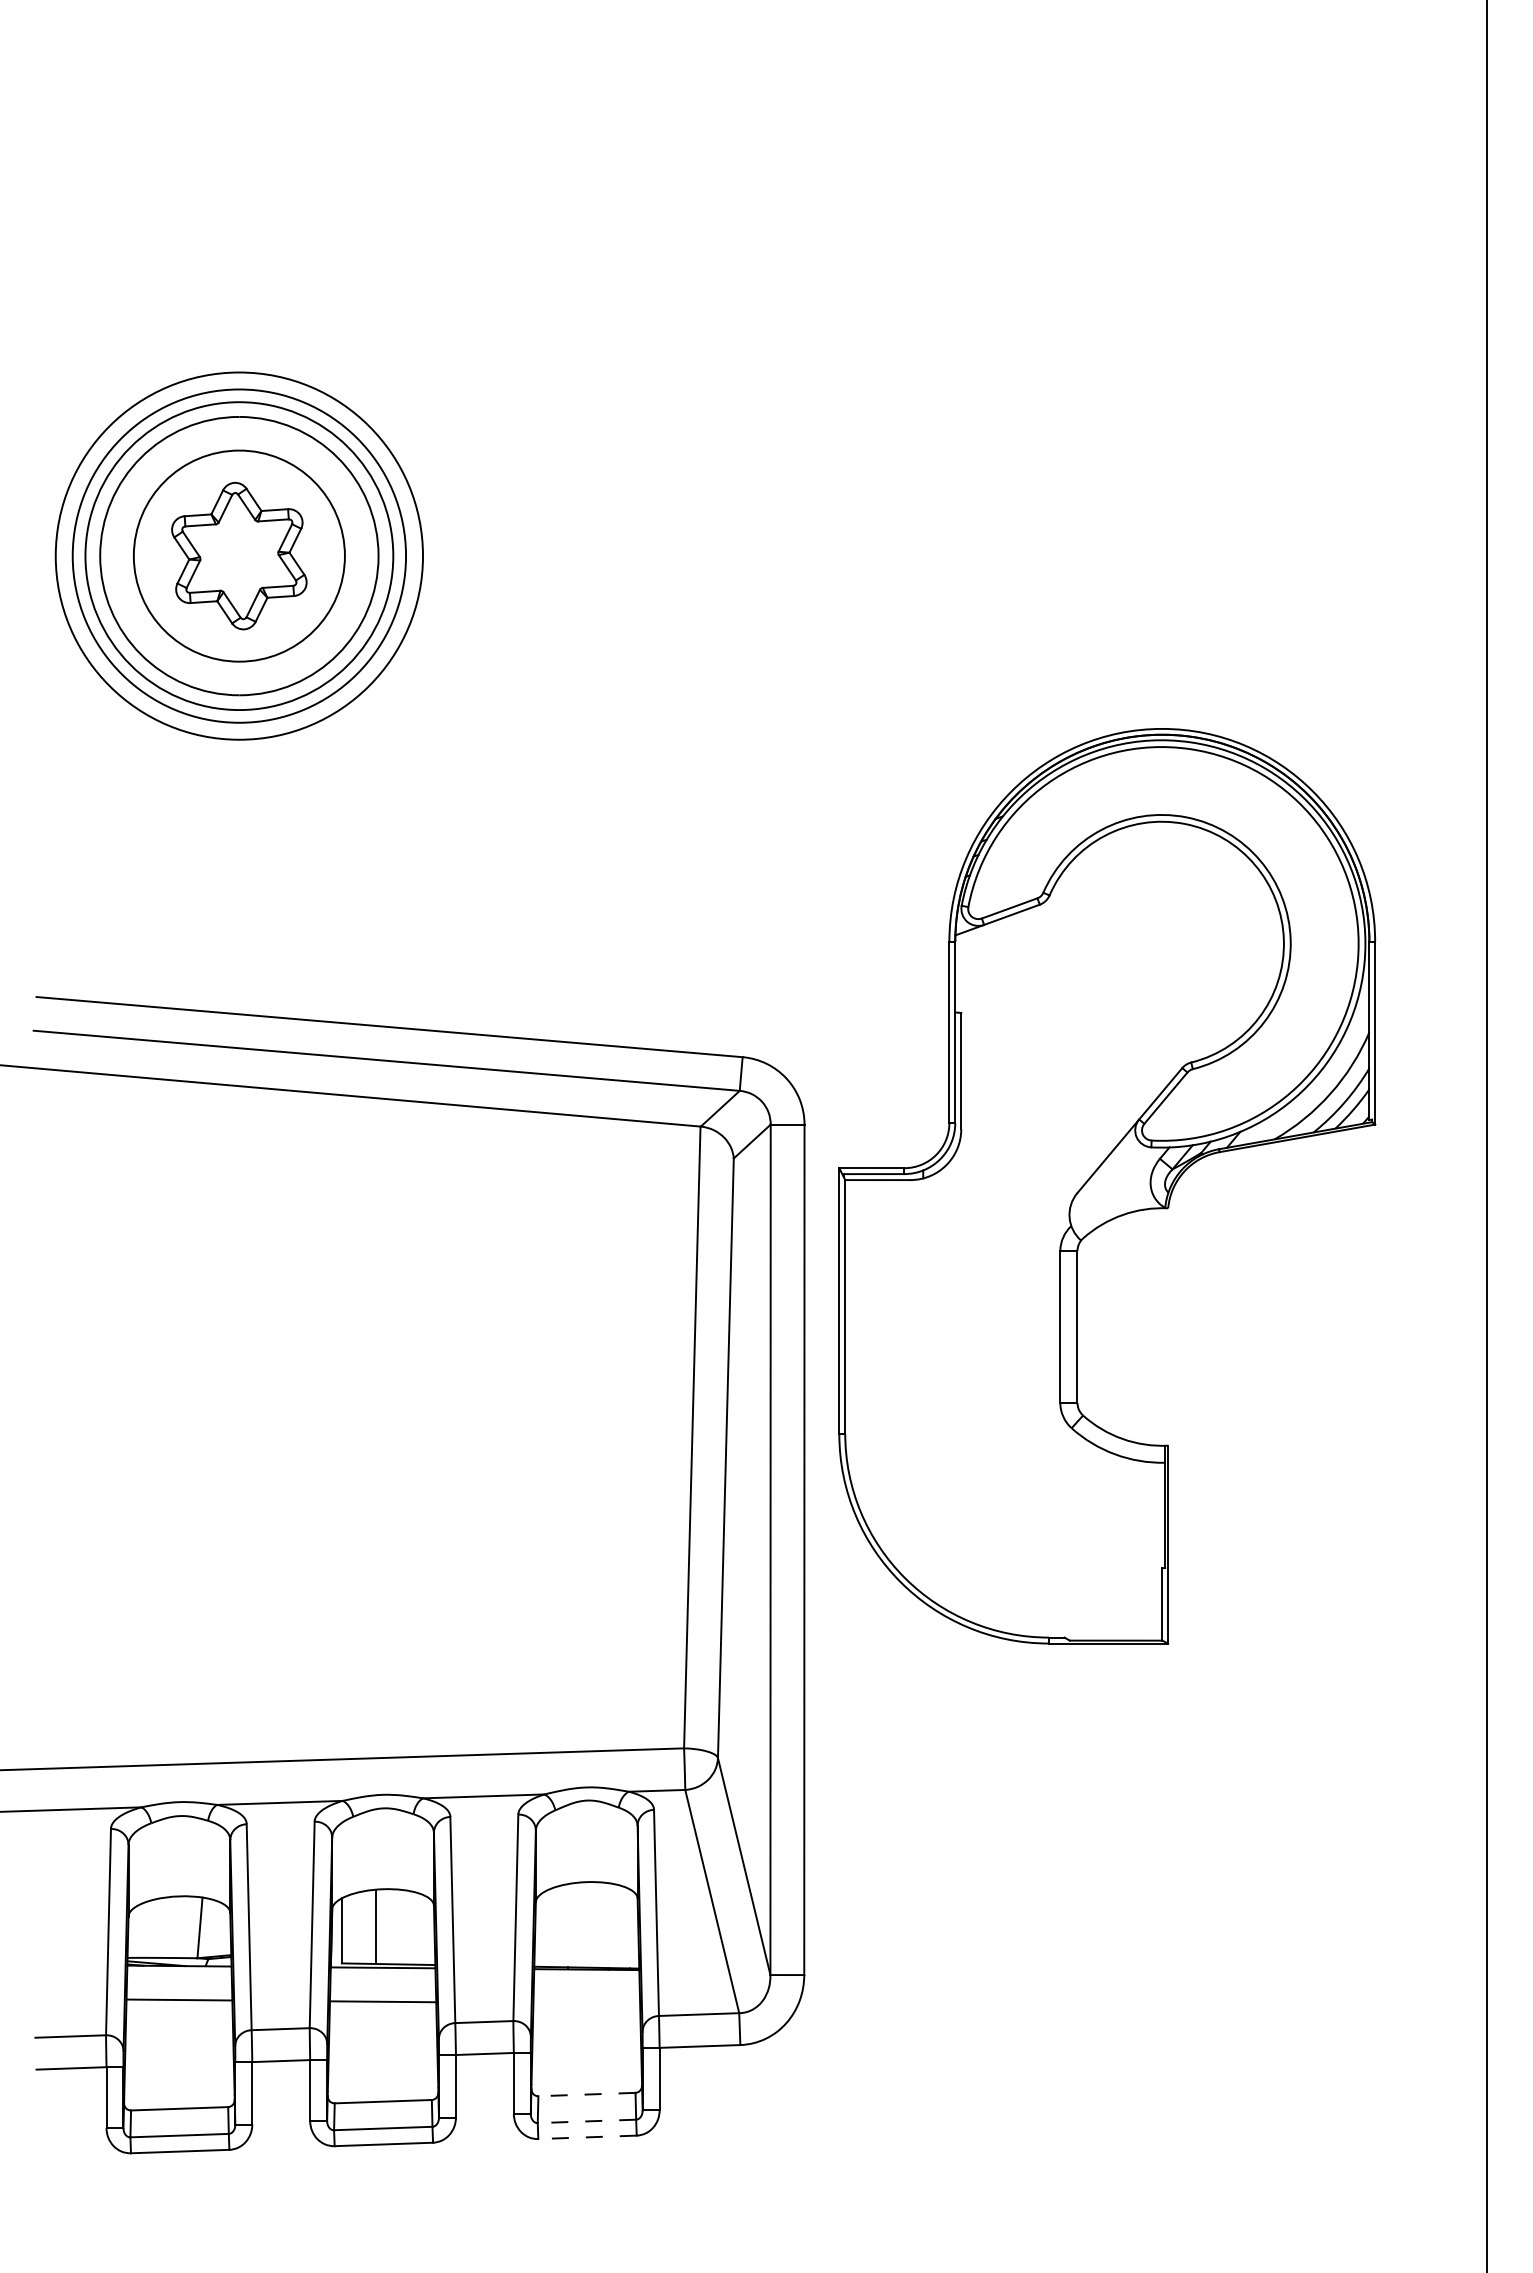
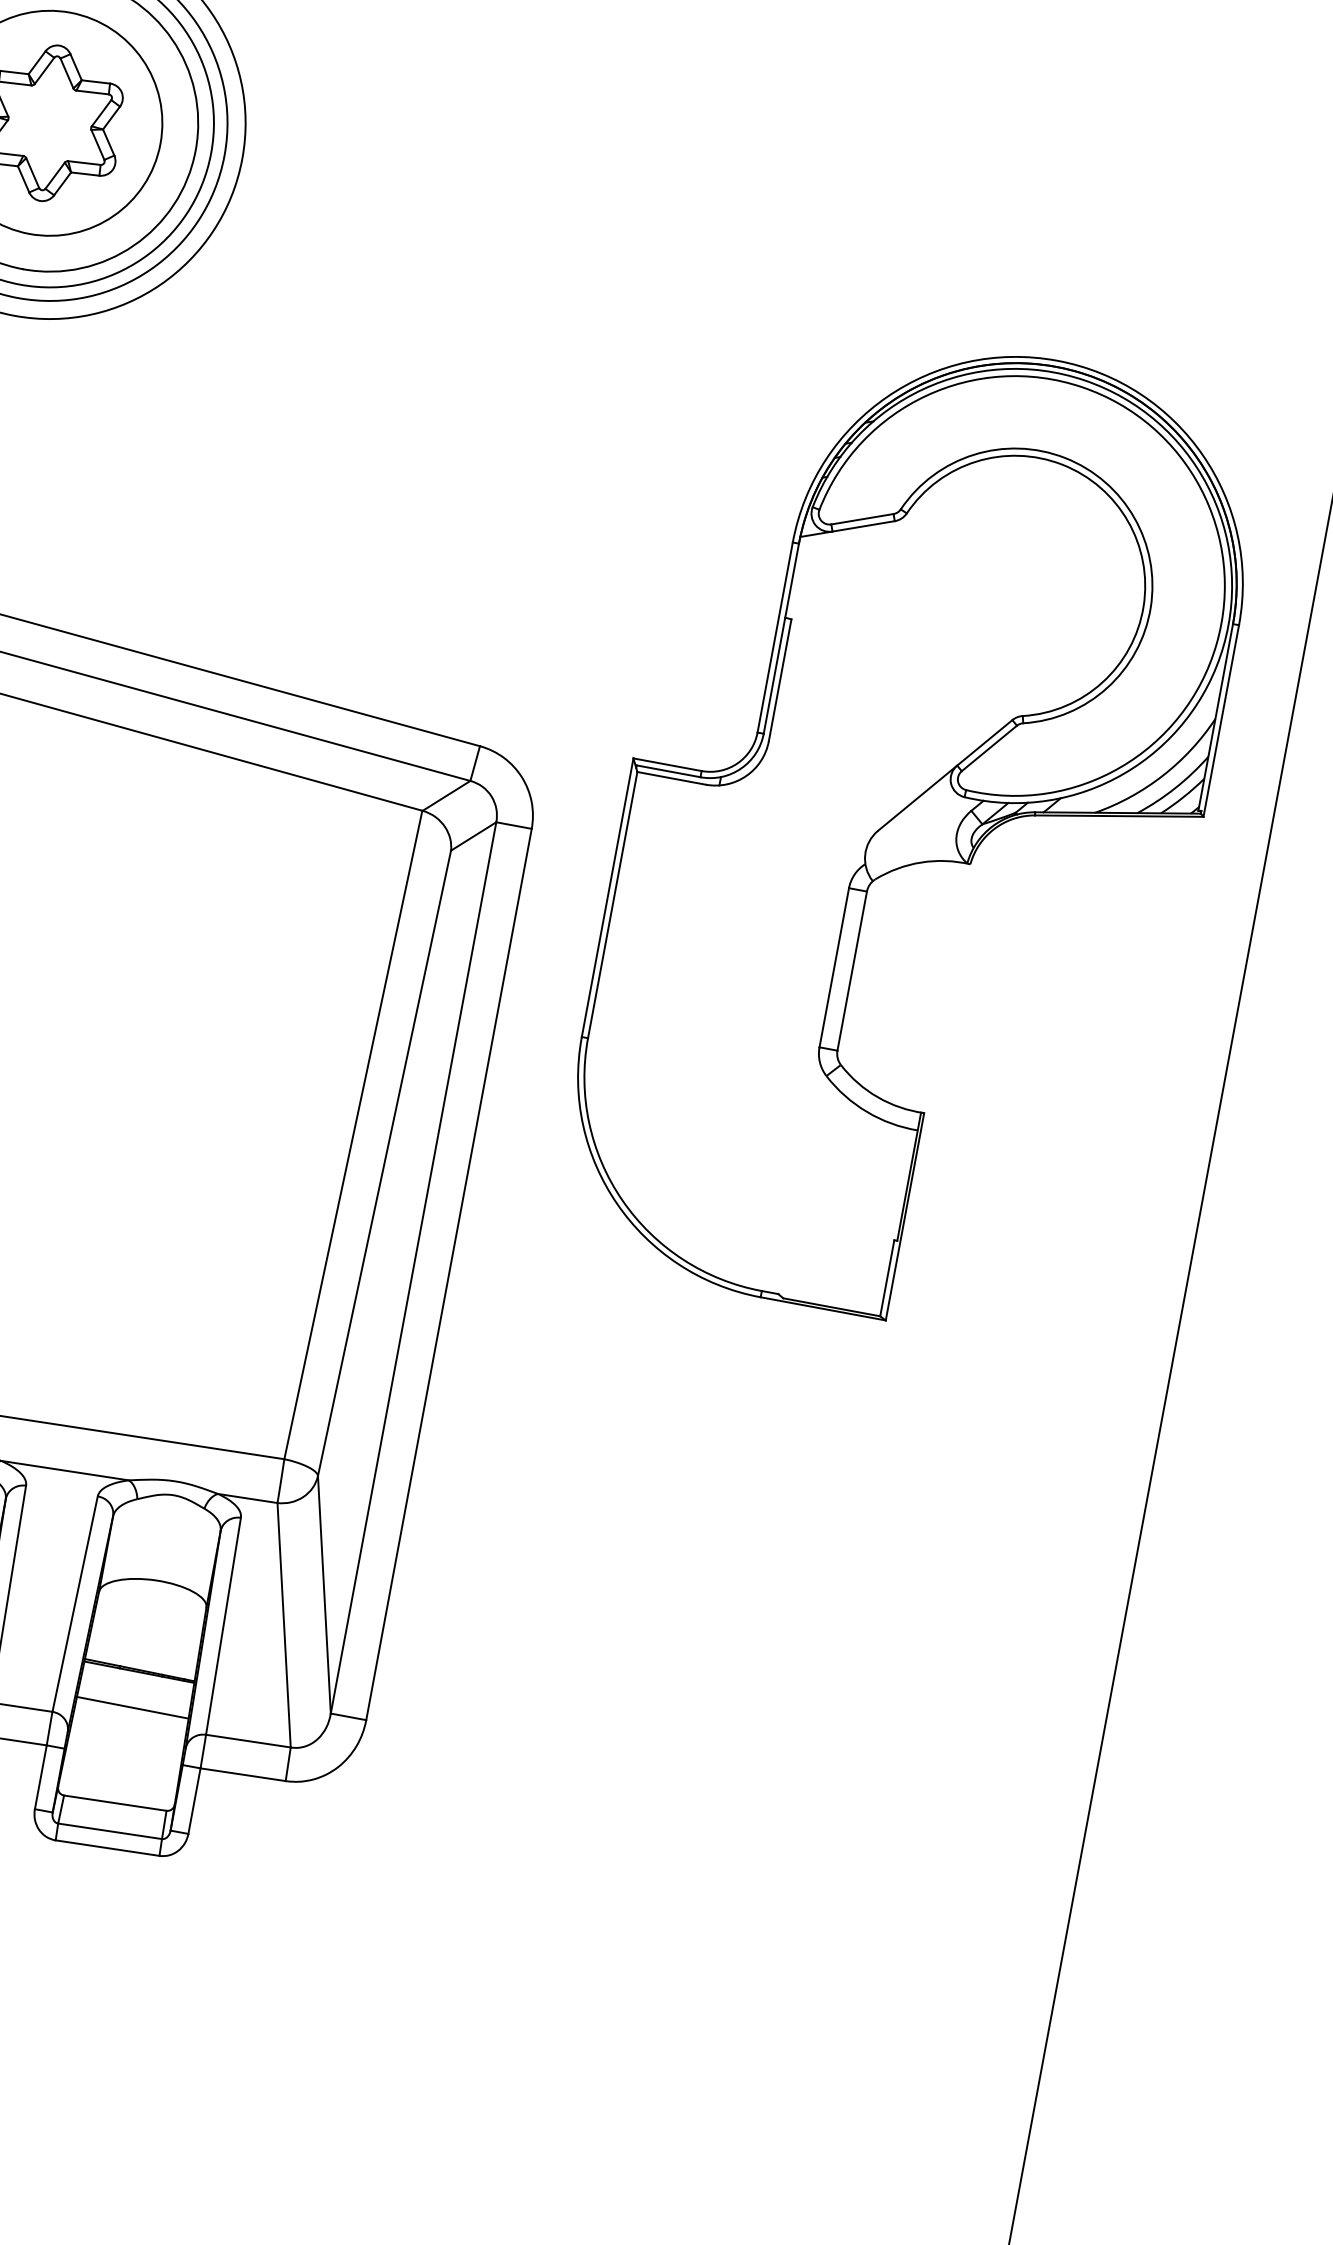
part: (1107, 1186) -> (910, 829), moved
line: (586, 2003) -> (132, 1707), added
line: (586, 2094) -> (114, 1803), dashed -> solid
line: (586, 2121) -> (109, 1831), dashed -> solid
line: (587, 2137) -> (107, 1848), dashed -> solid

